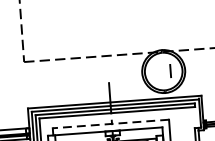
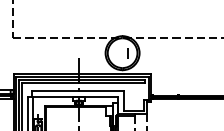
line: (110, 124) -> (77, 91), dashed -> solid

